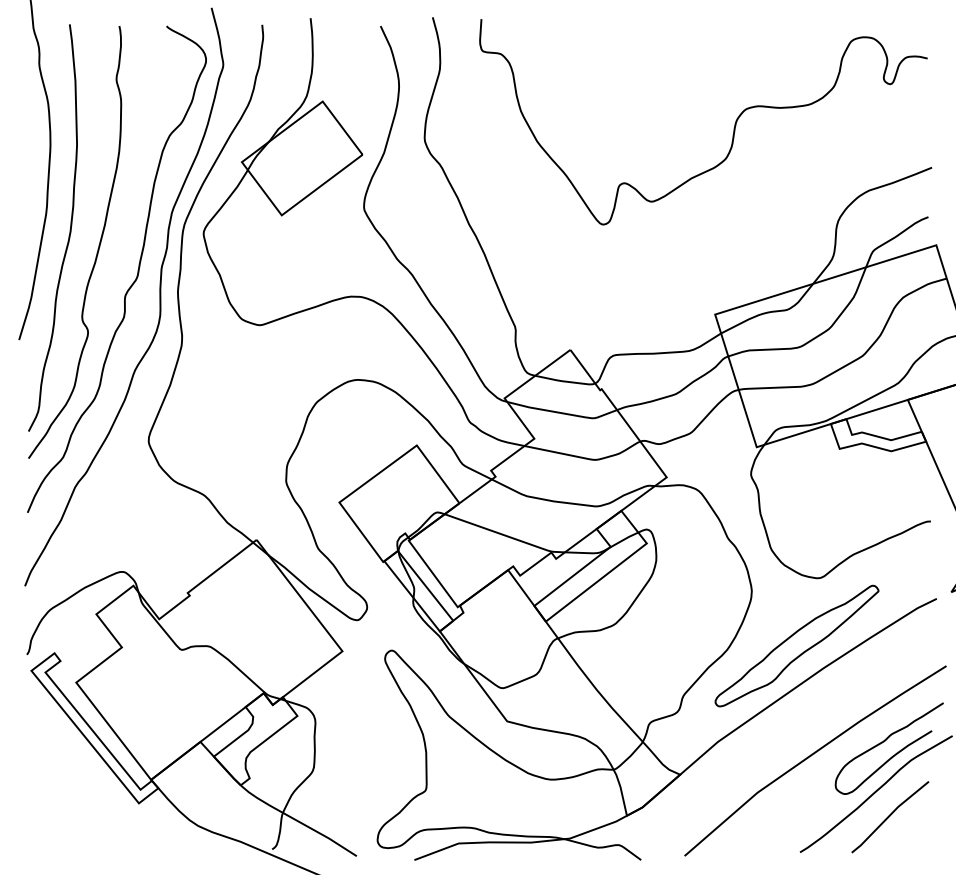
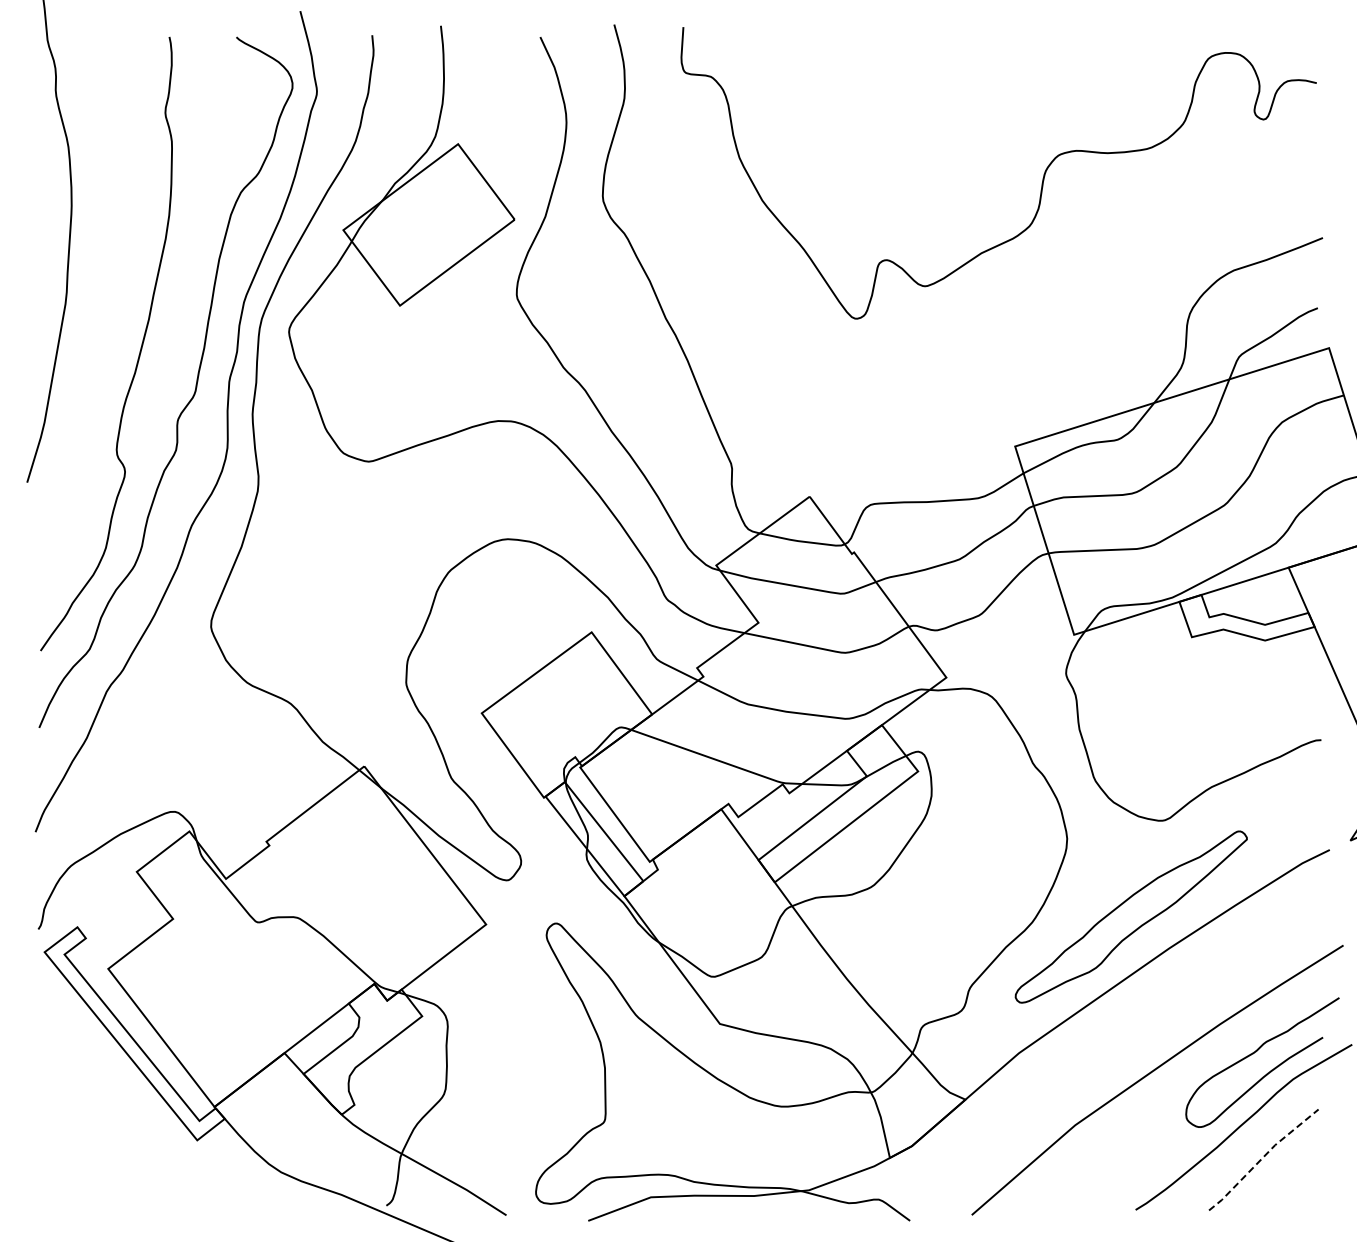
curve: (70, 227) -> (99, 323), removed
line: (889, 815) -> (1262, 1157), solid -> dashed

